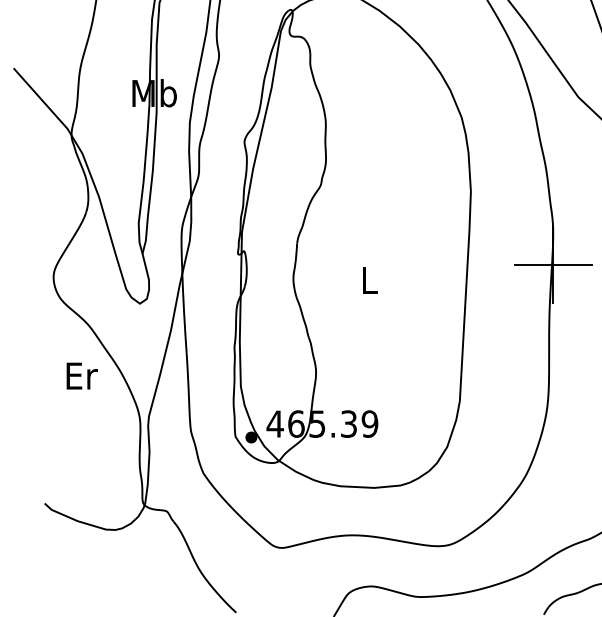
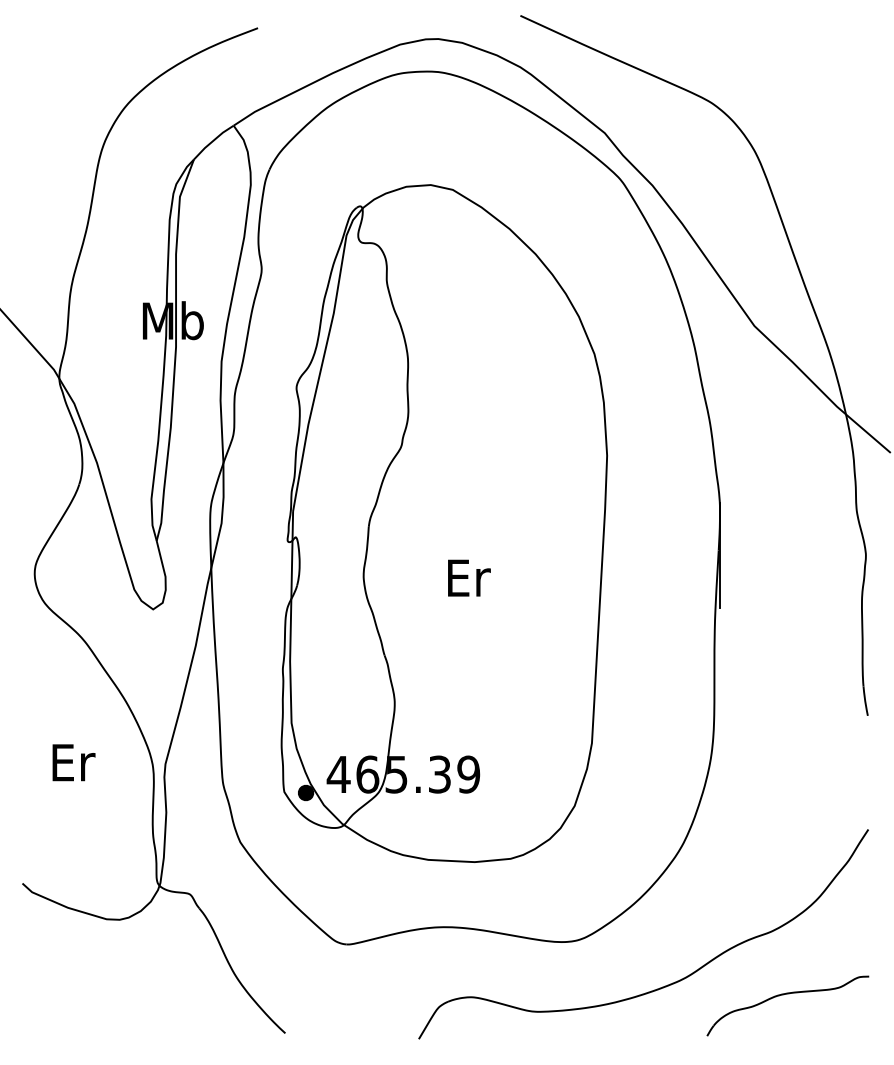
line: (552, 264) -> (719, 555), removed
text: (370, 280) -> (469, 577), L -> Er
text: (81, 375) -> (73, 762), moved

